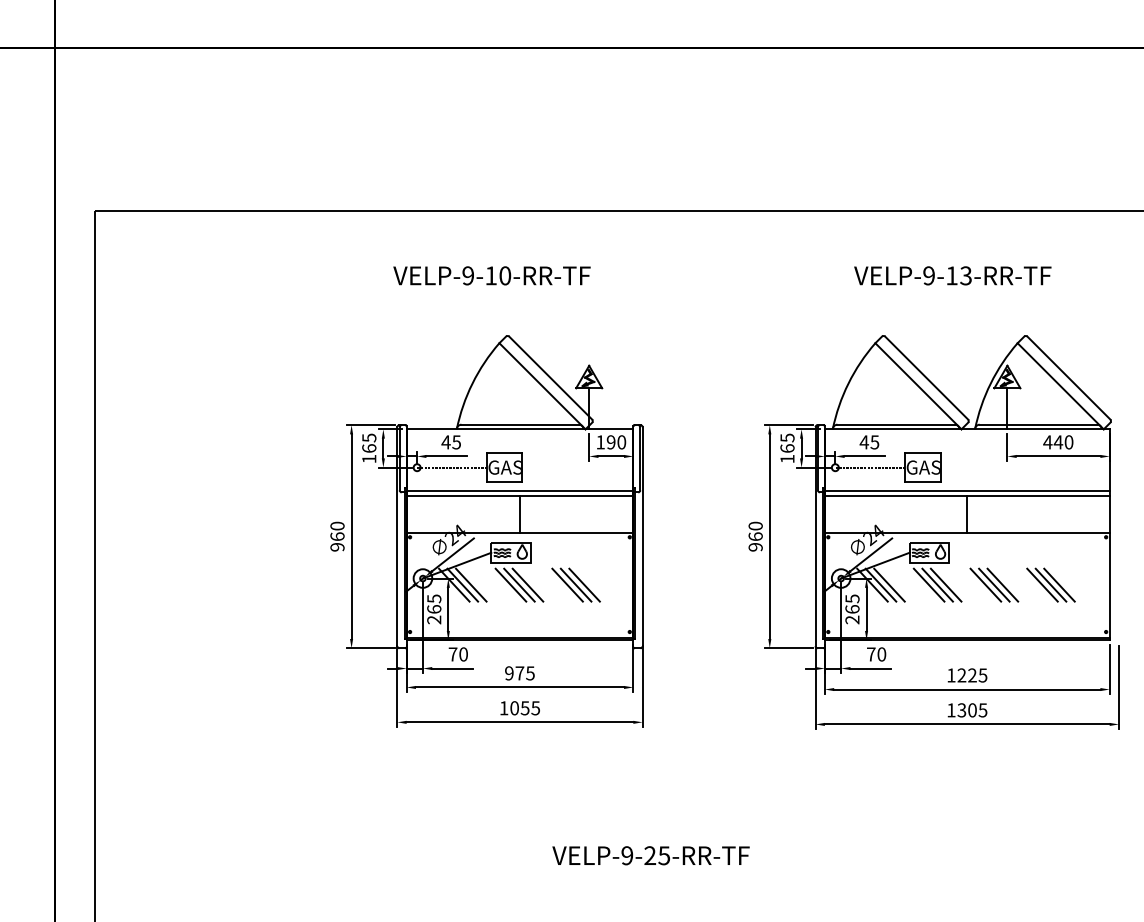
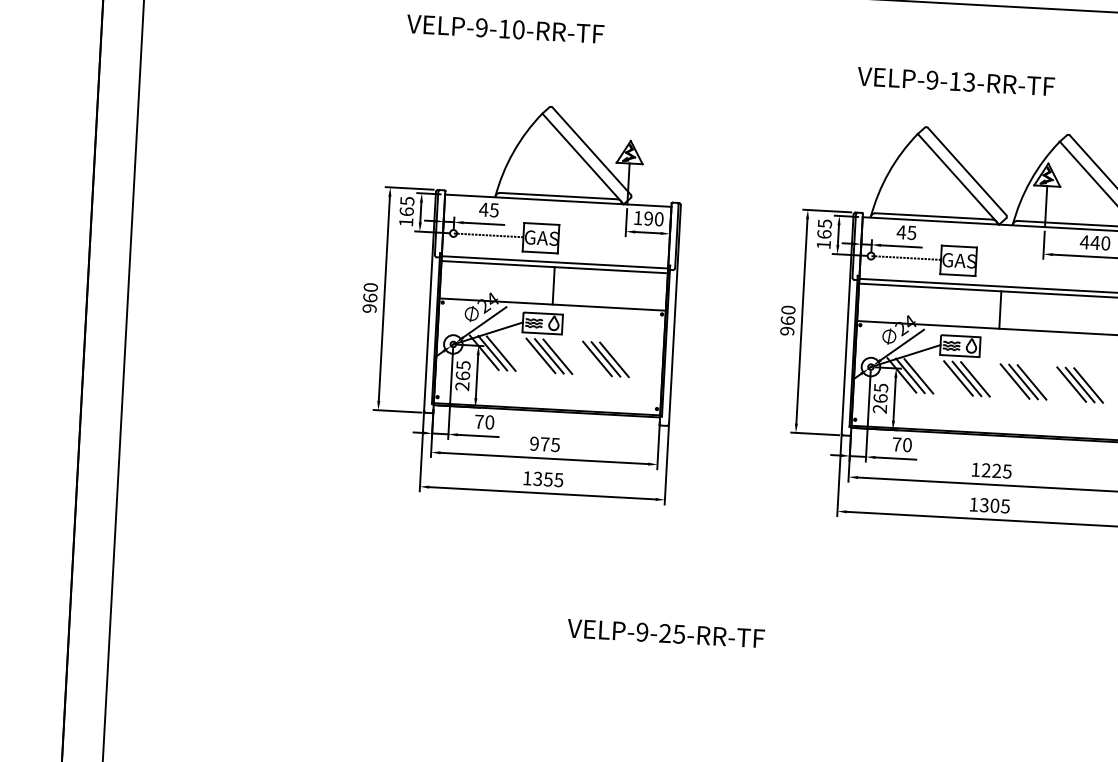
text: (491, 275) -> (505, 28), moved
text: (952, 275) -> (955, 81), moved
text: (514, 708) -> (537, 479), 1055 -> 1355

